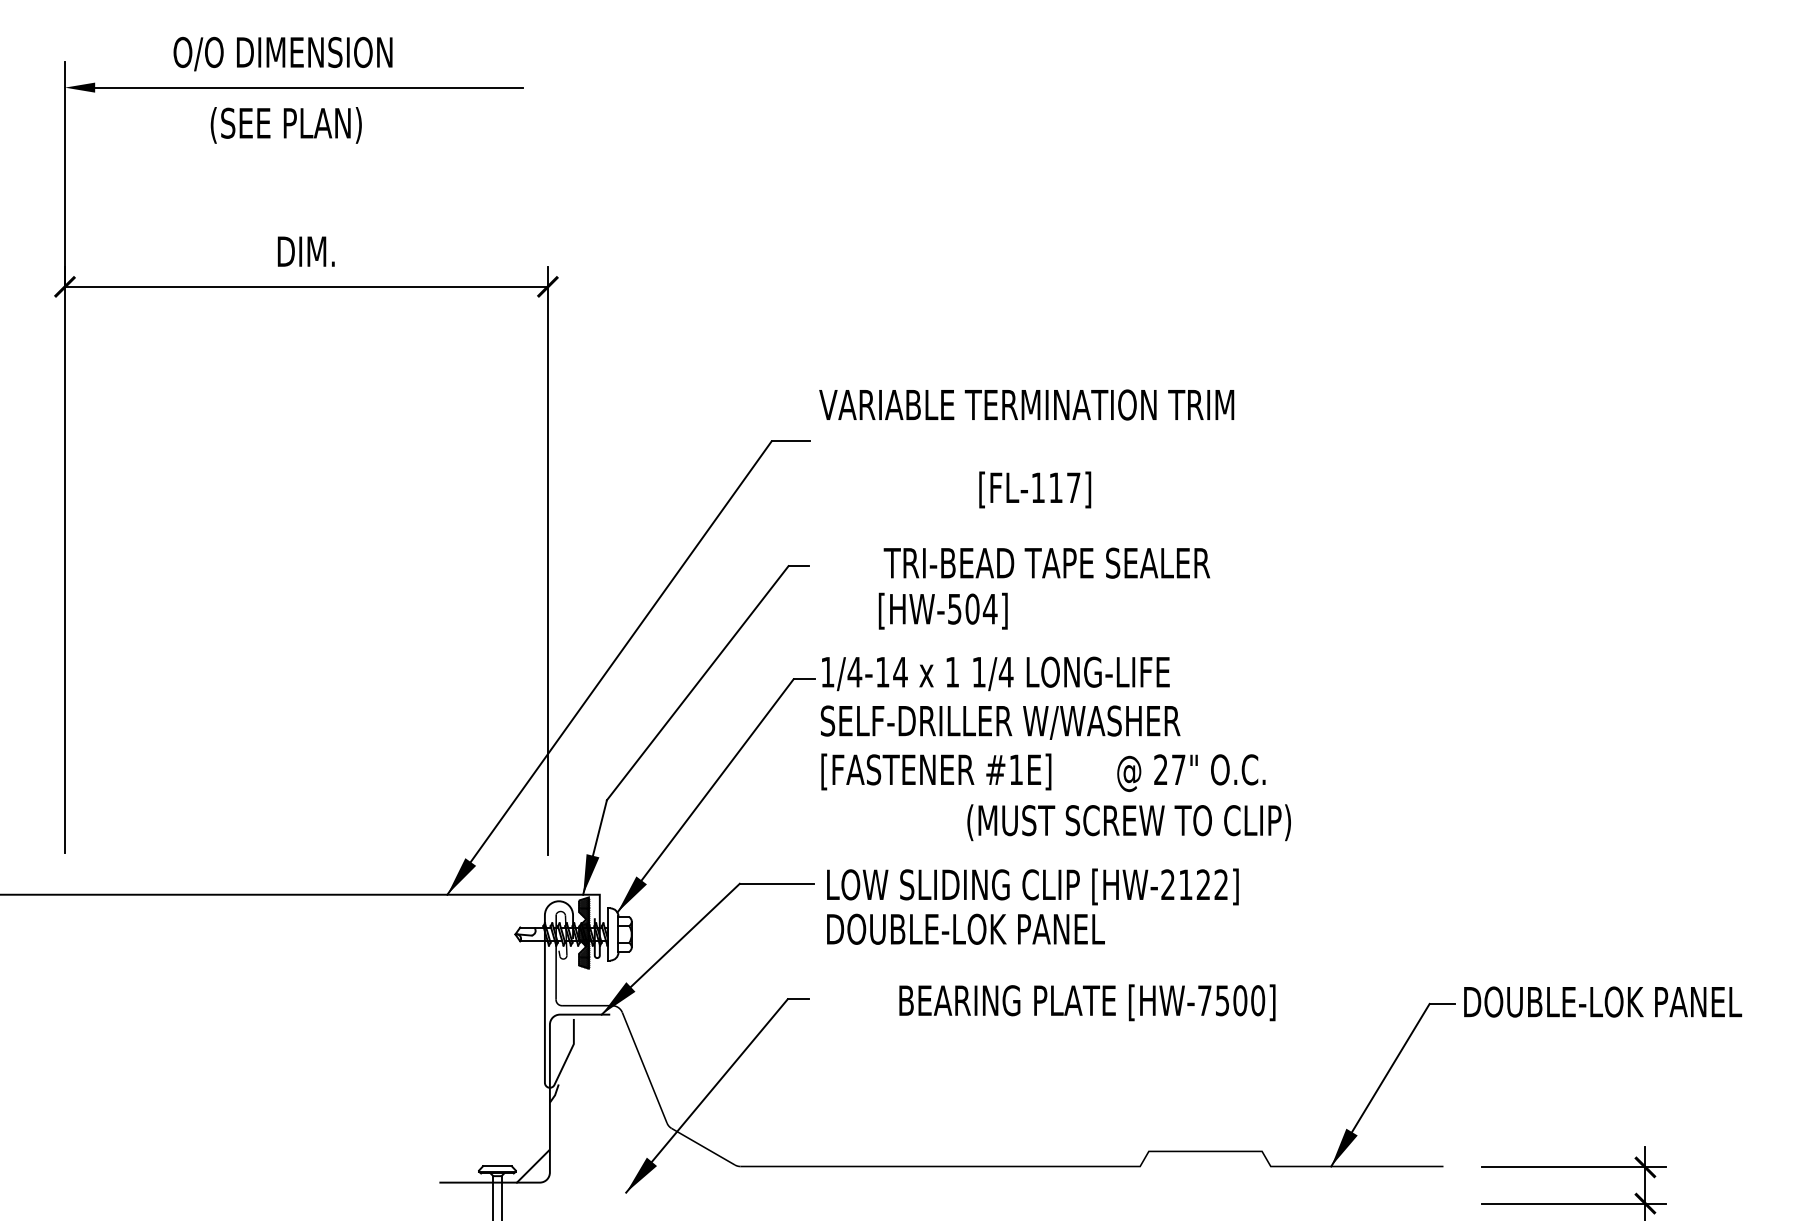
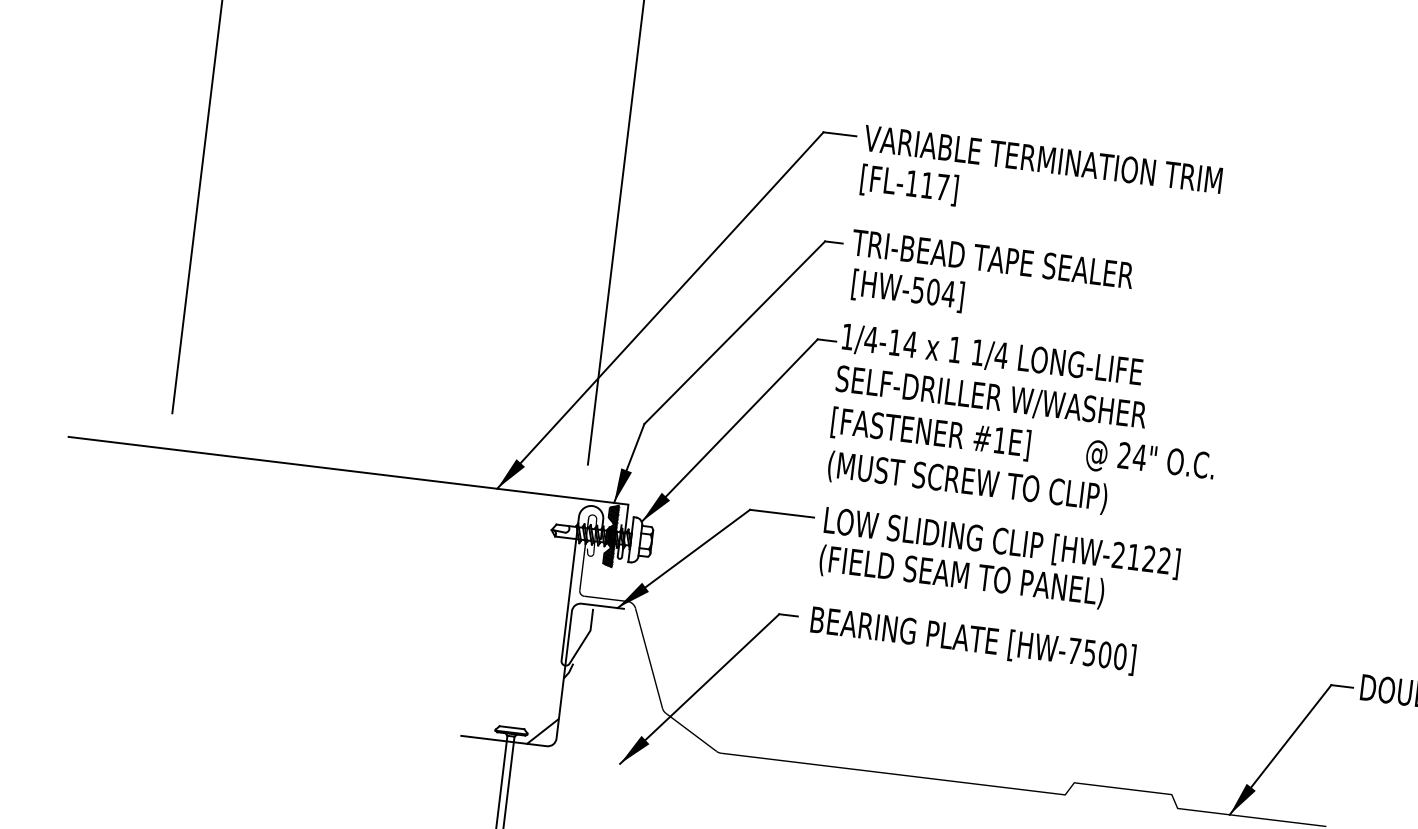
text: (1026, 404) -> (1042, 158), moved
text: (1035, 489) -> (909, 184), moved
text: (1046, 562) -> (992, 258), moved
text: (942, 610) -> (907, 290), moved
text: (1178, 769) -> (1139, 457), 27" -> 24"
text: (1128, 822) -> (967, 482), moved
text: (991, 931) -> (961, 577), DOUBLE-LOK PANEL -> (FIELD SEAM TO PANEL)
text: (1087, 1002) -> (973, 640), moved

